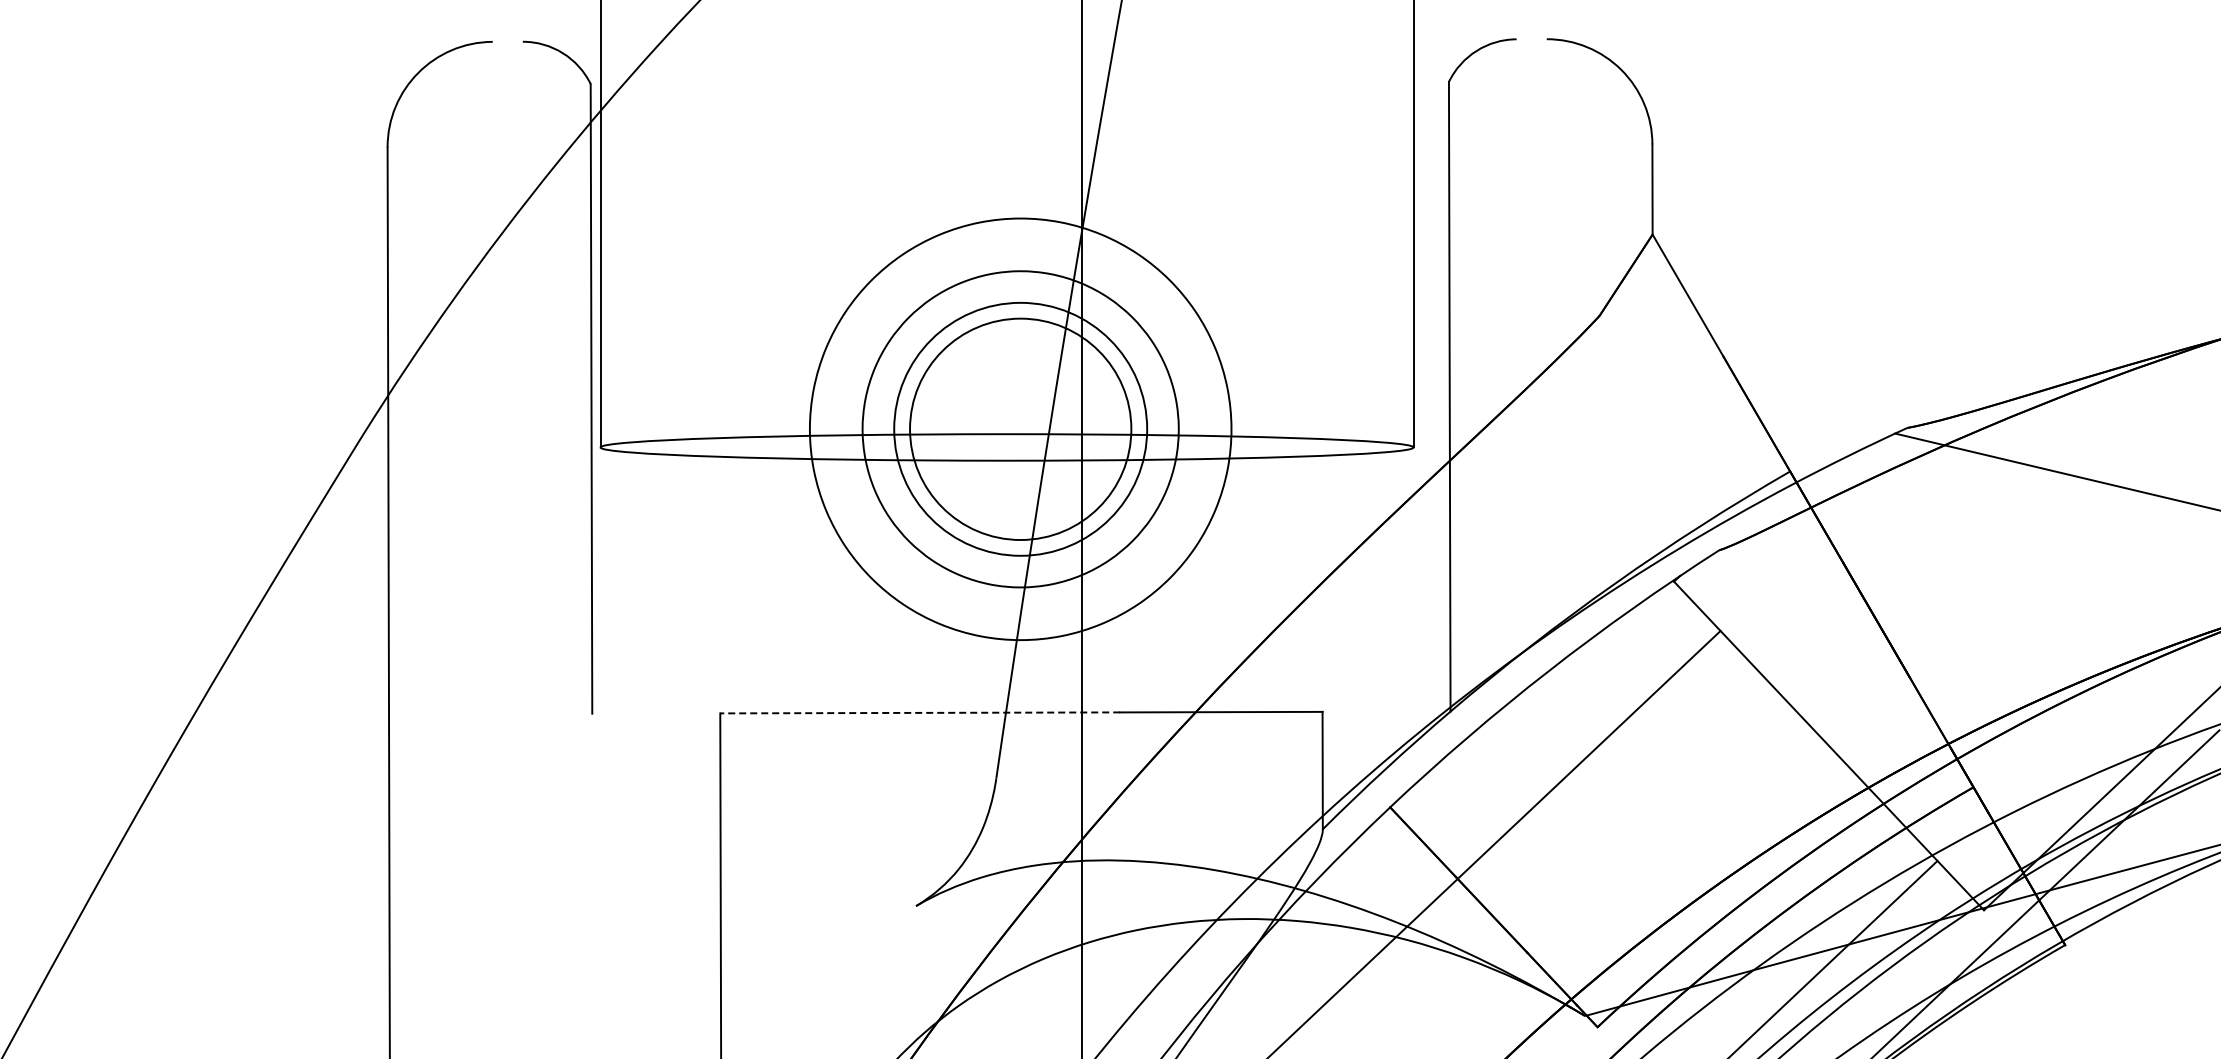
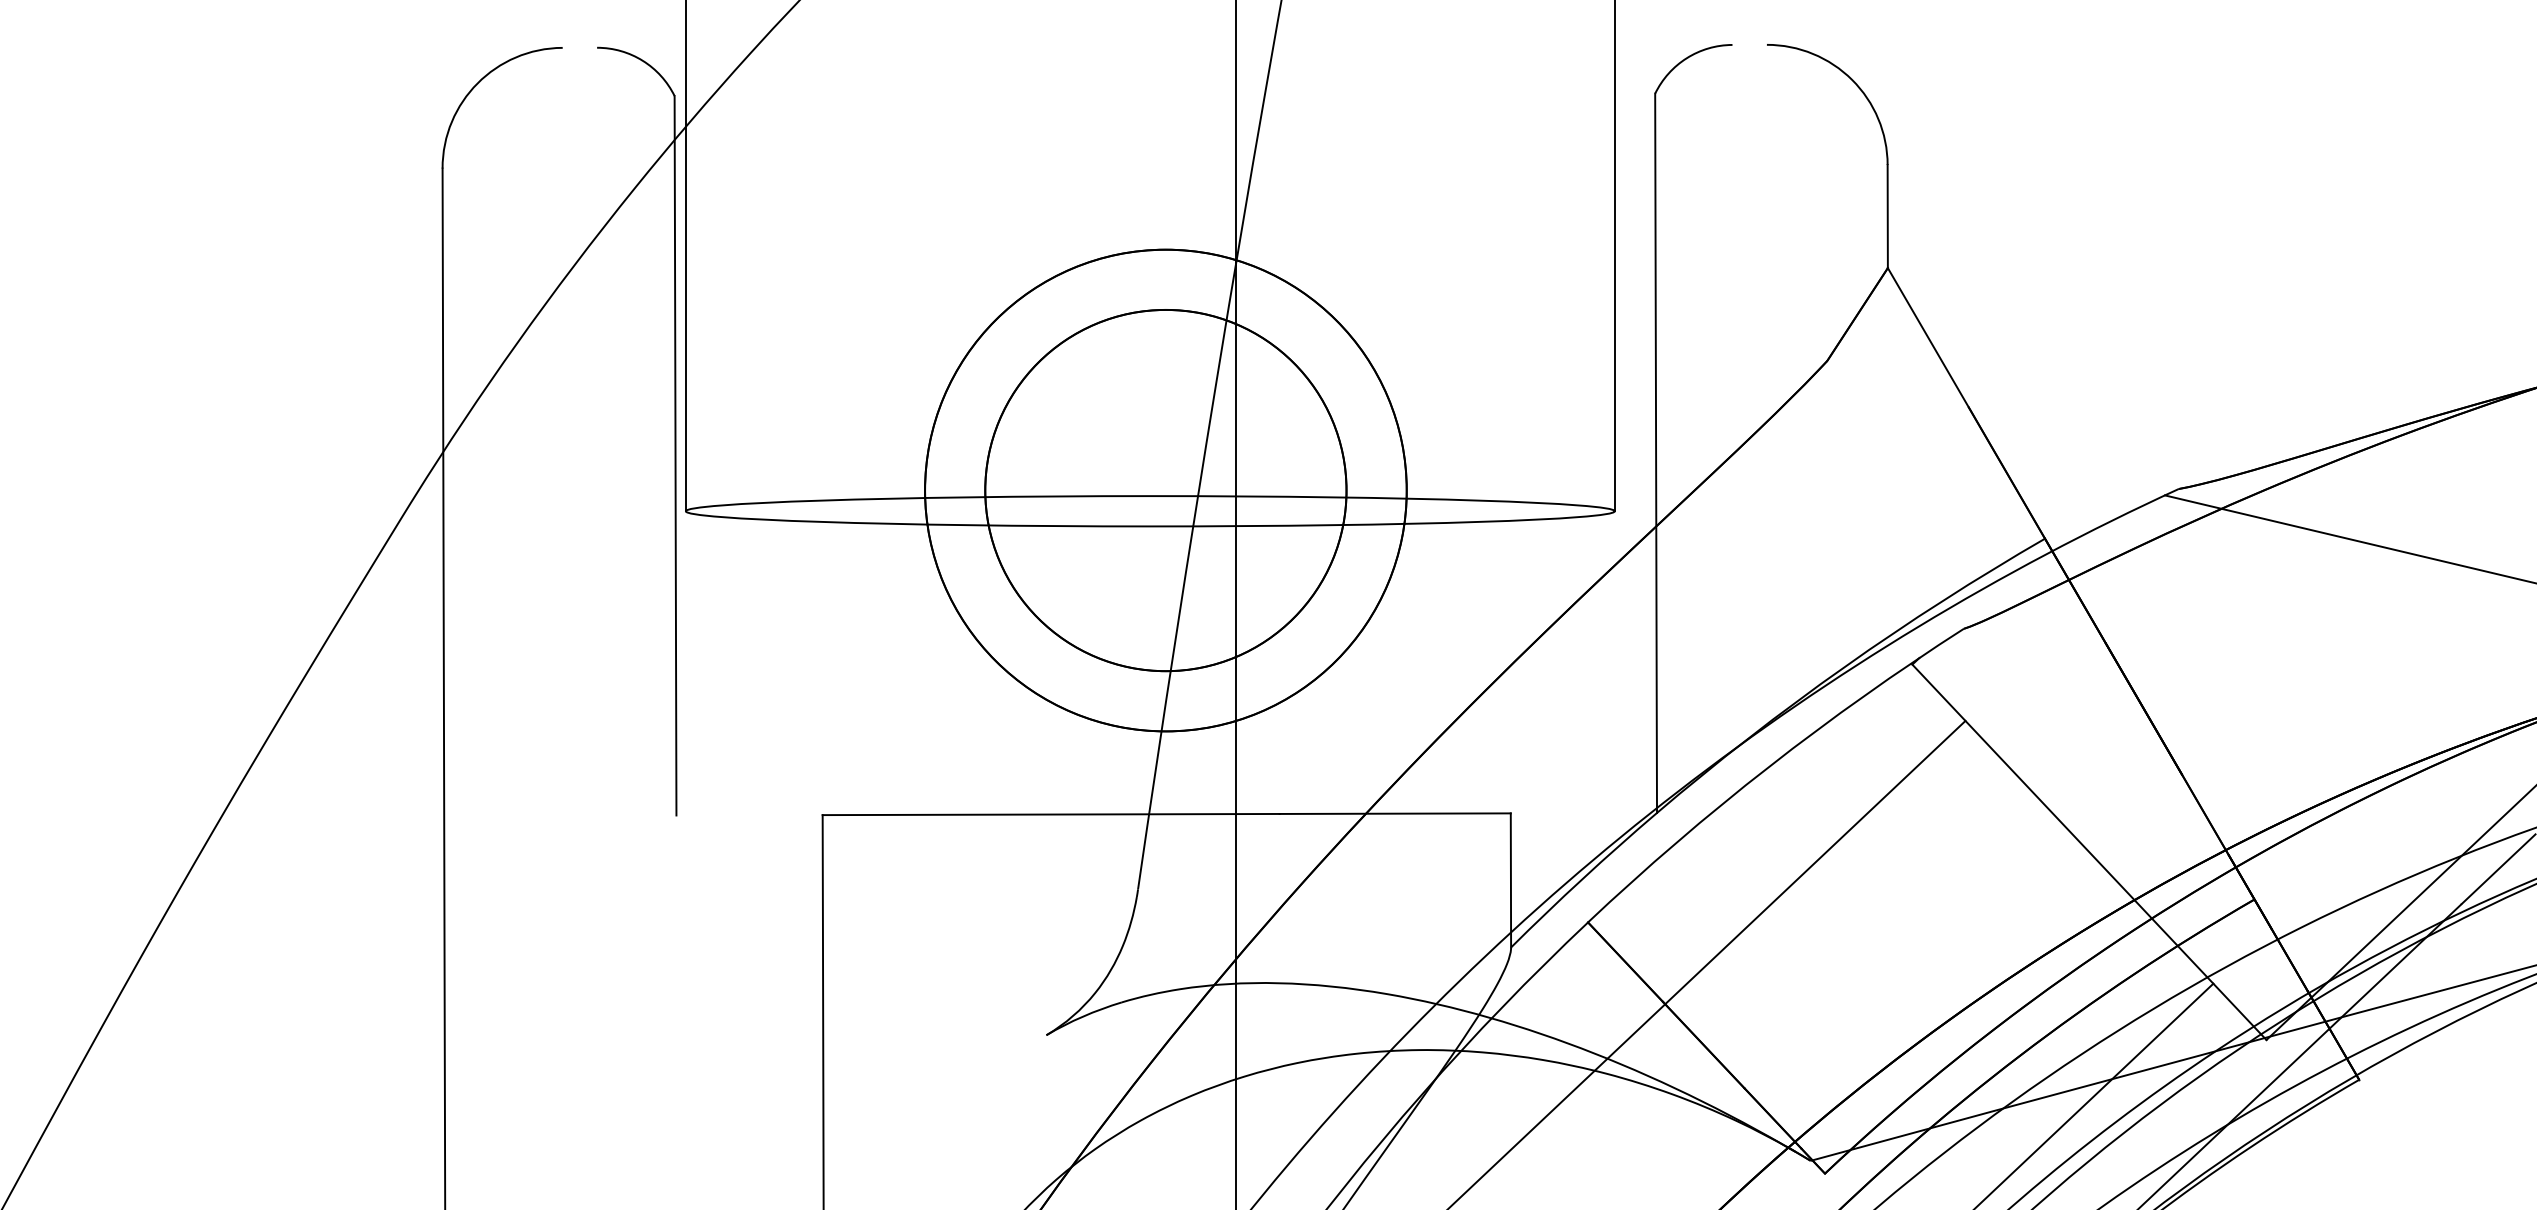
circle: (1020, 429) -> (1165, 490), size x1.43
circle: (1020, 429) -> (1165, 490), size x1.67
line: (920, 712) -> (1051, 814), dashed -> solid

